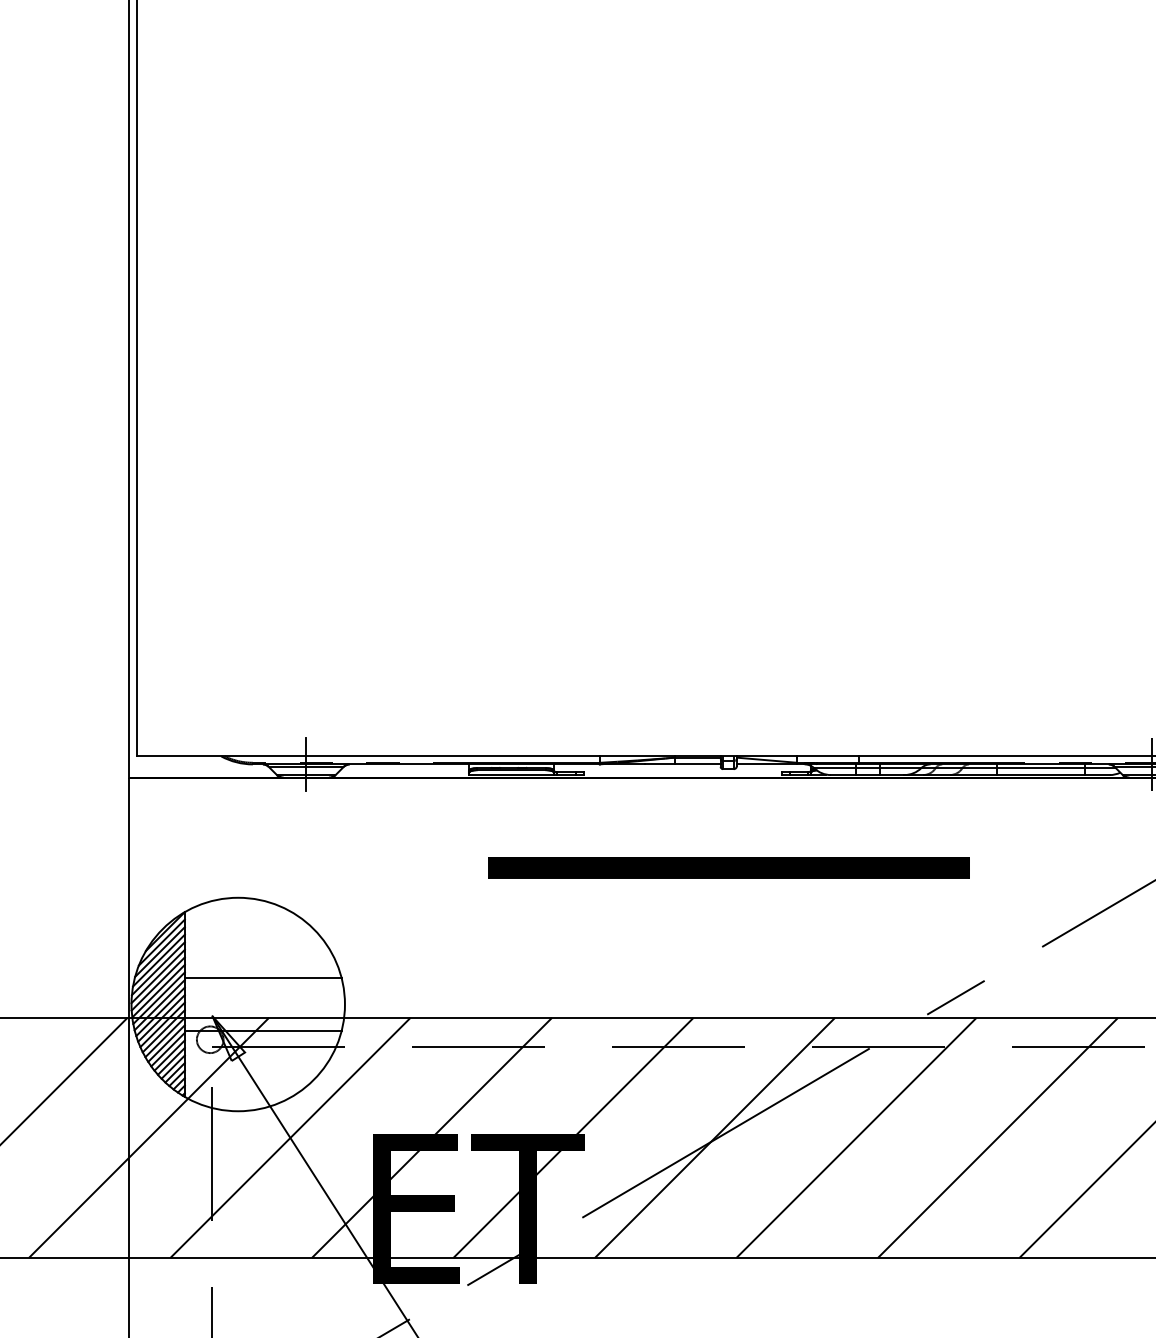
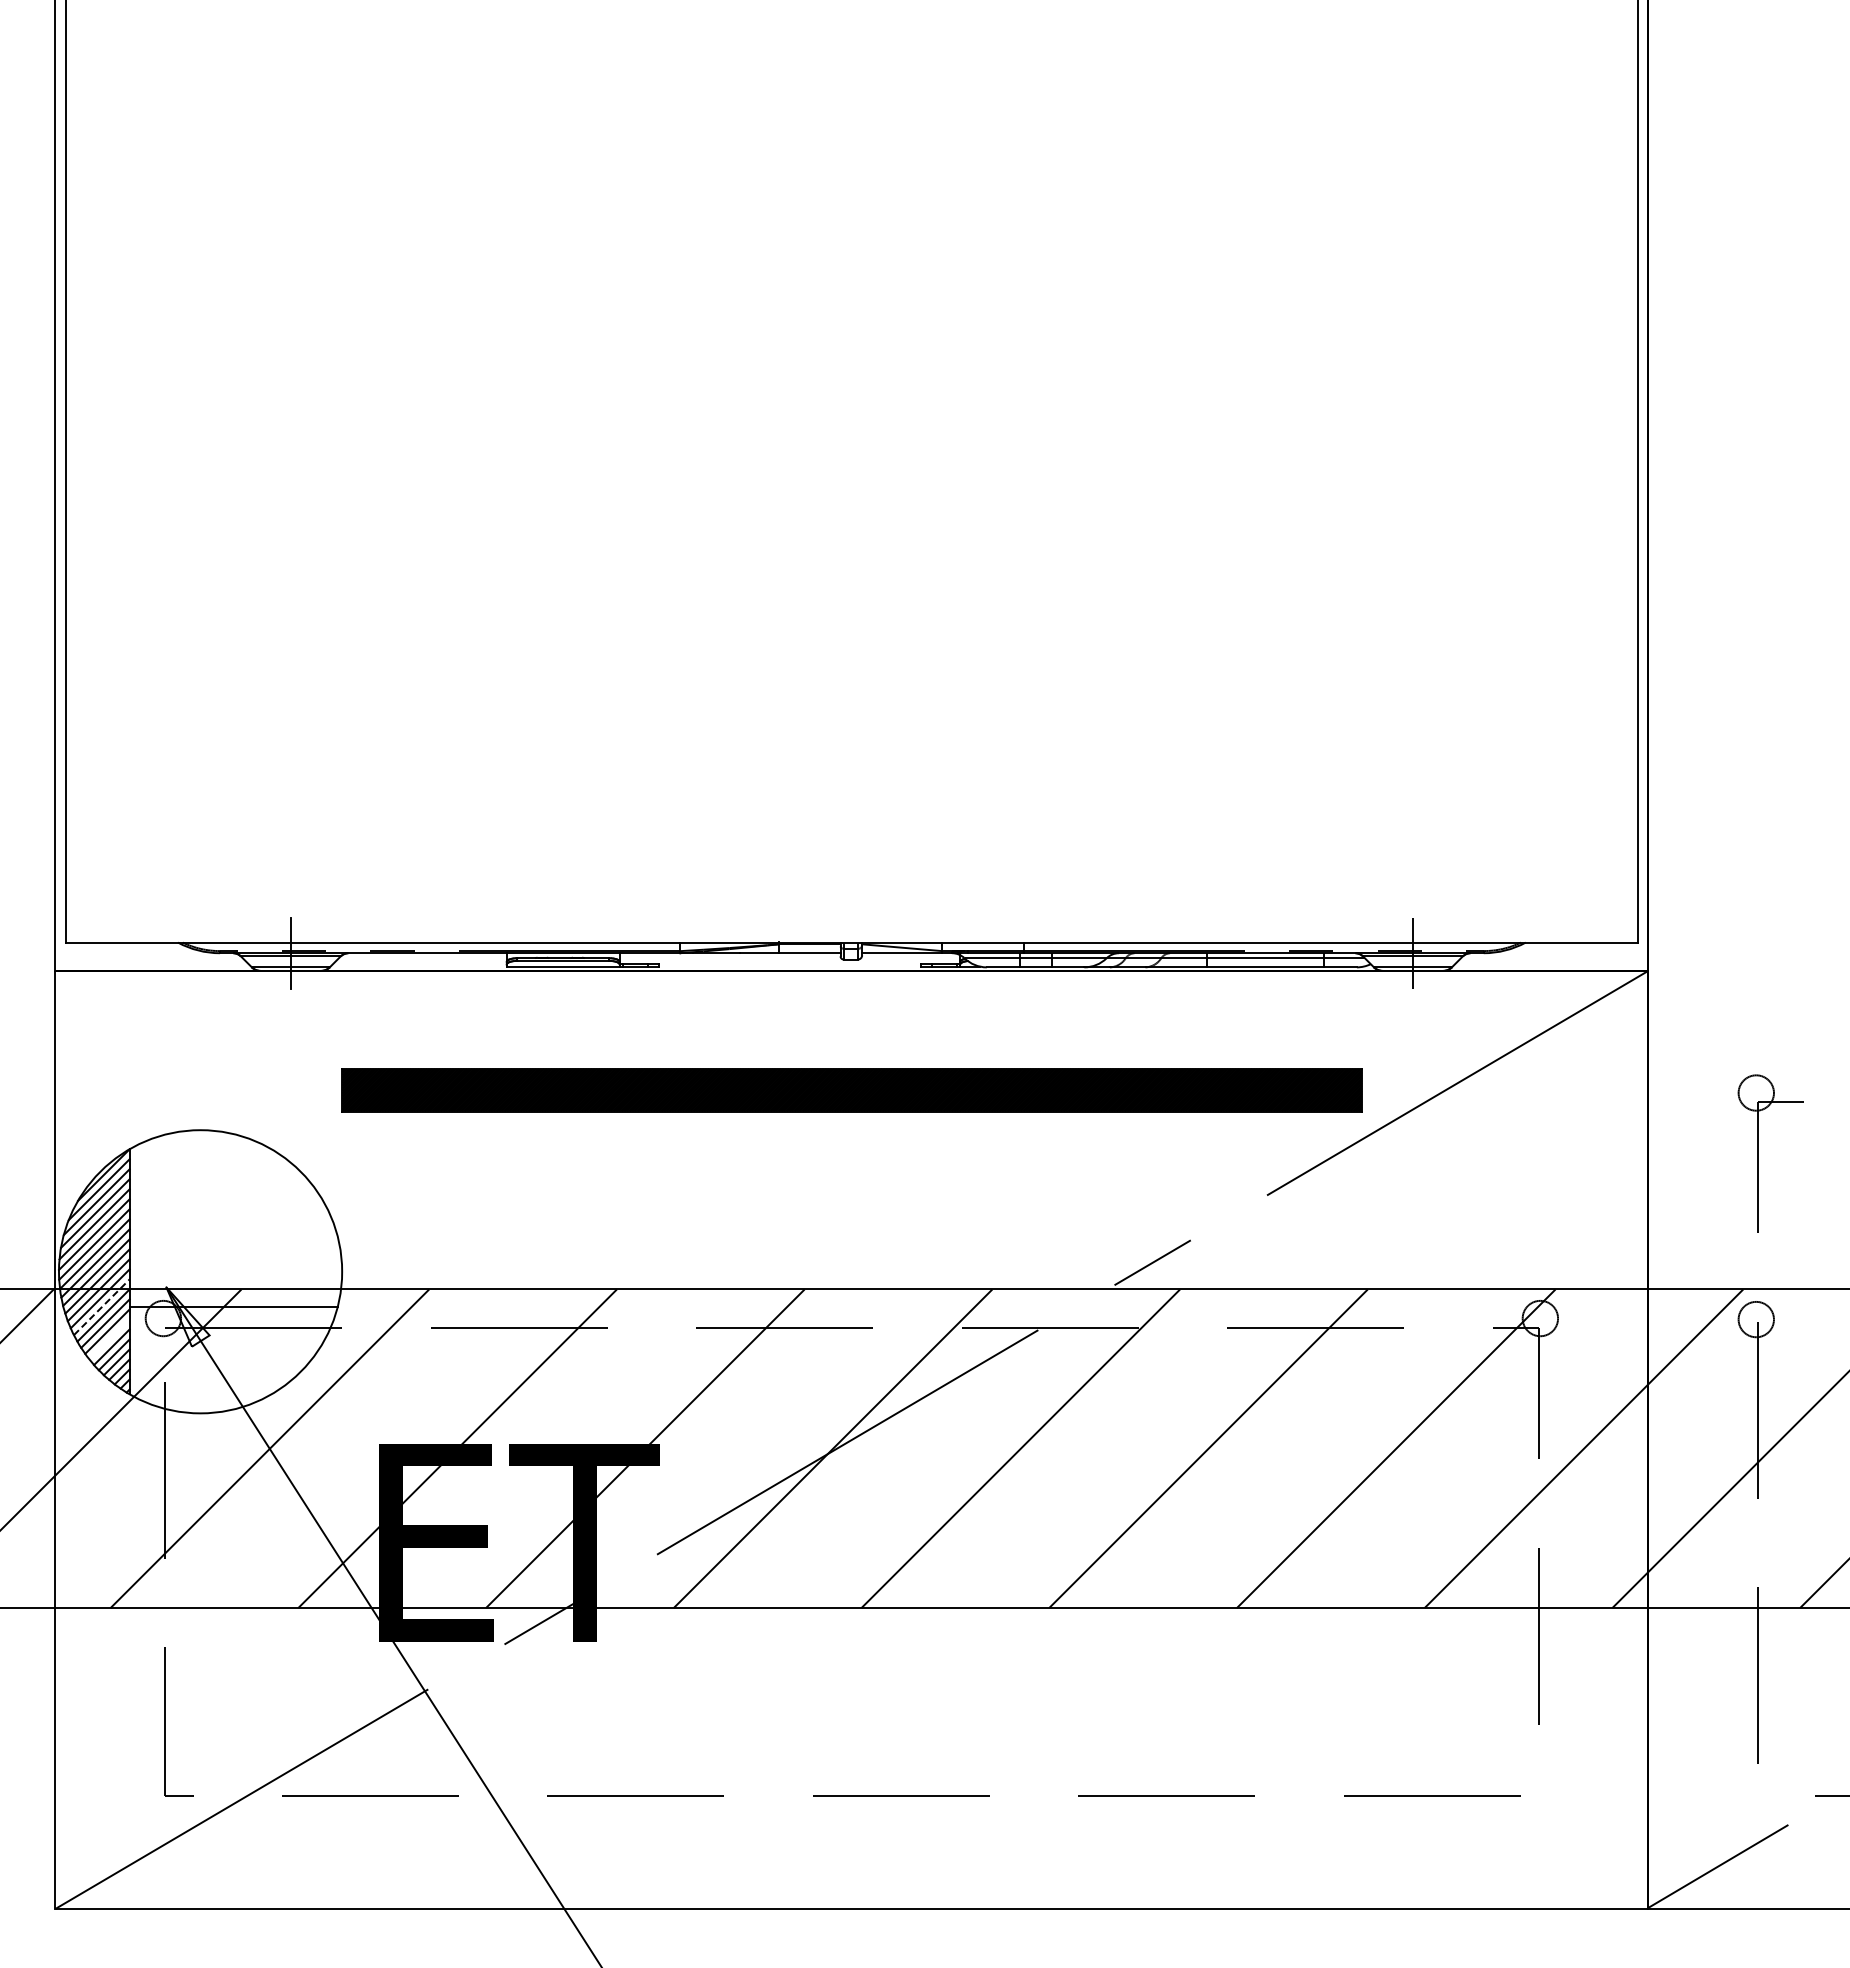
part: (728, 867) -> (851, 1090), size x1.6
line: (263, 977) -> (233, 1236), removed
line: (164, 1030) -> (102, 1306), solid -> dashed
line: (169, 1055) -> (109, 1339), removed

